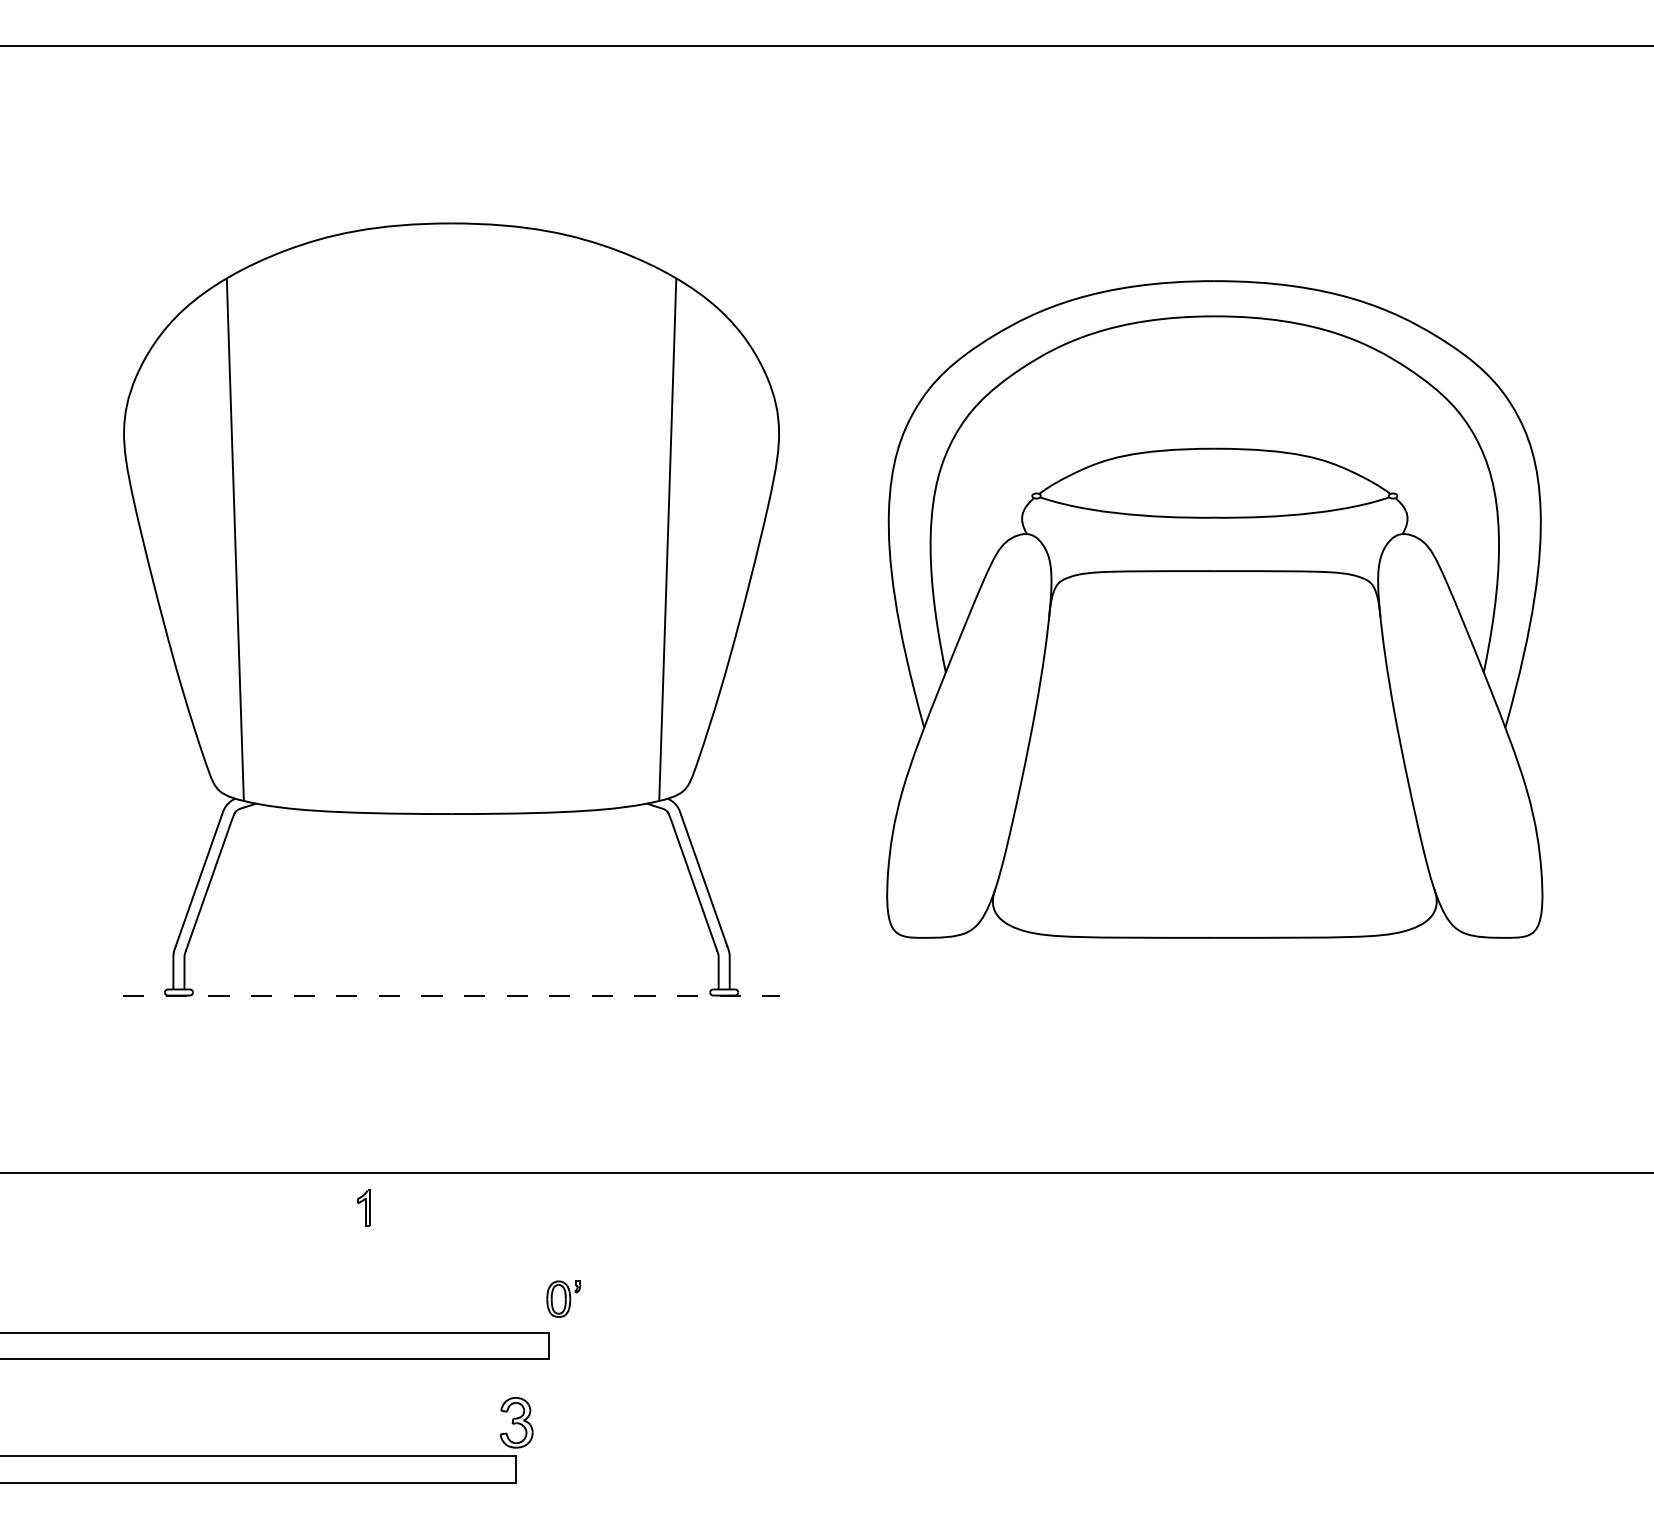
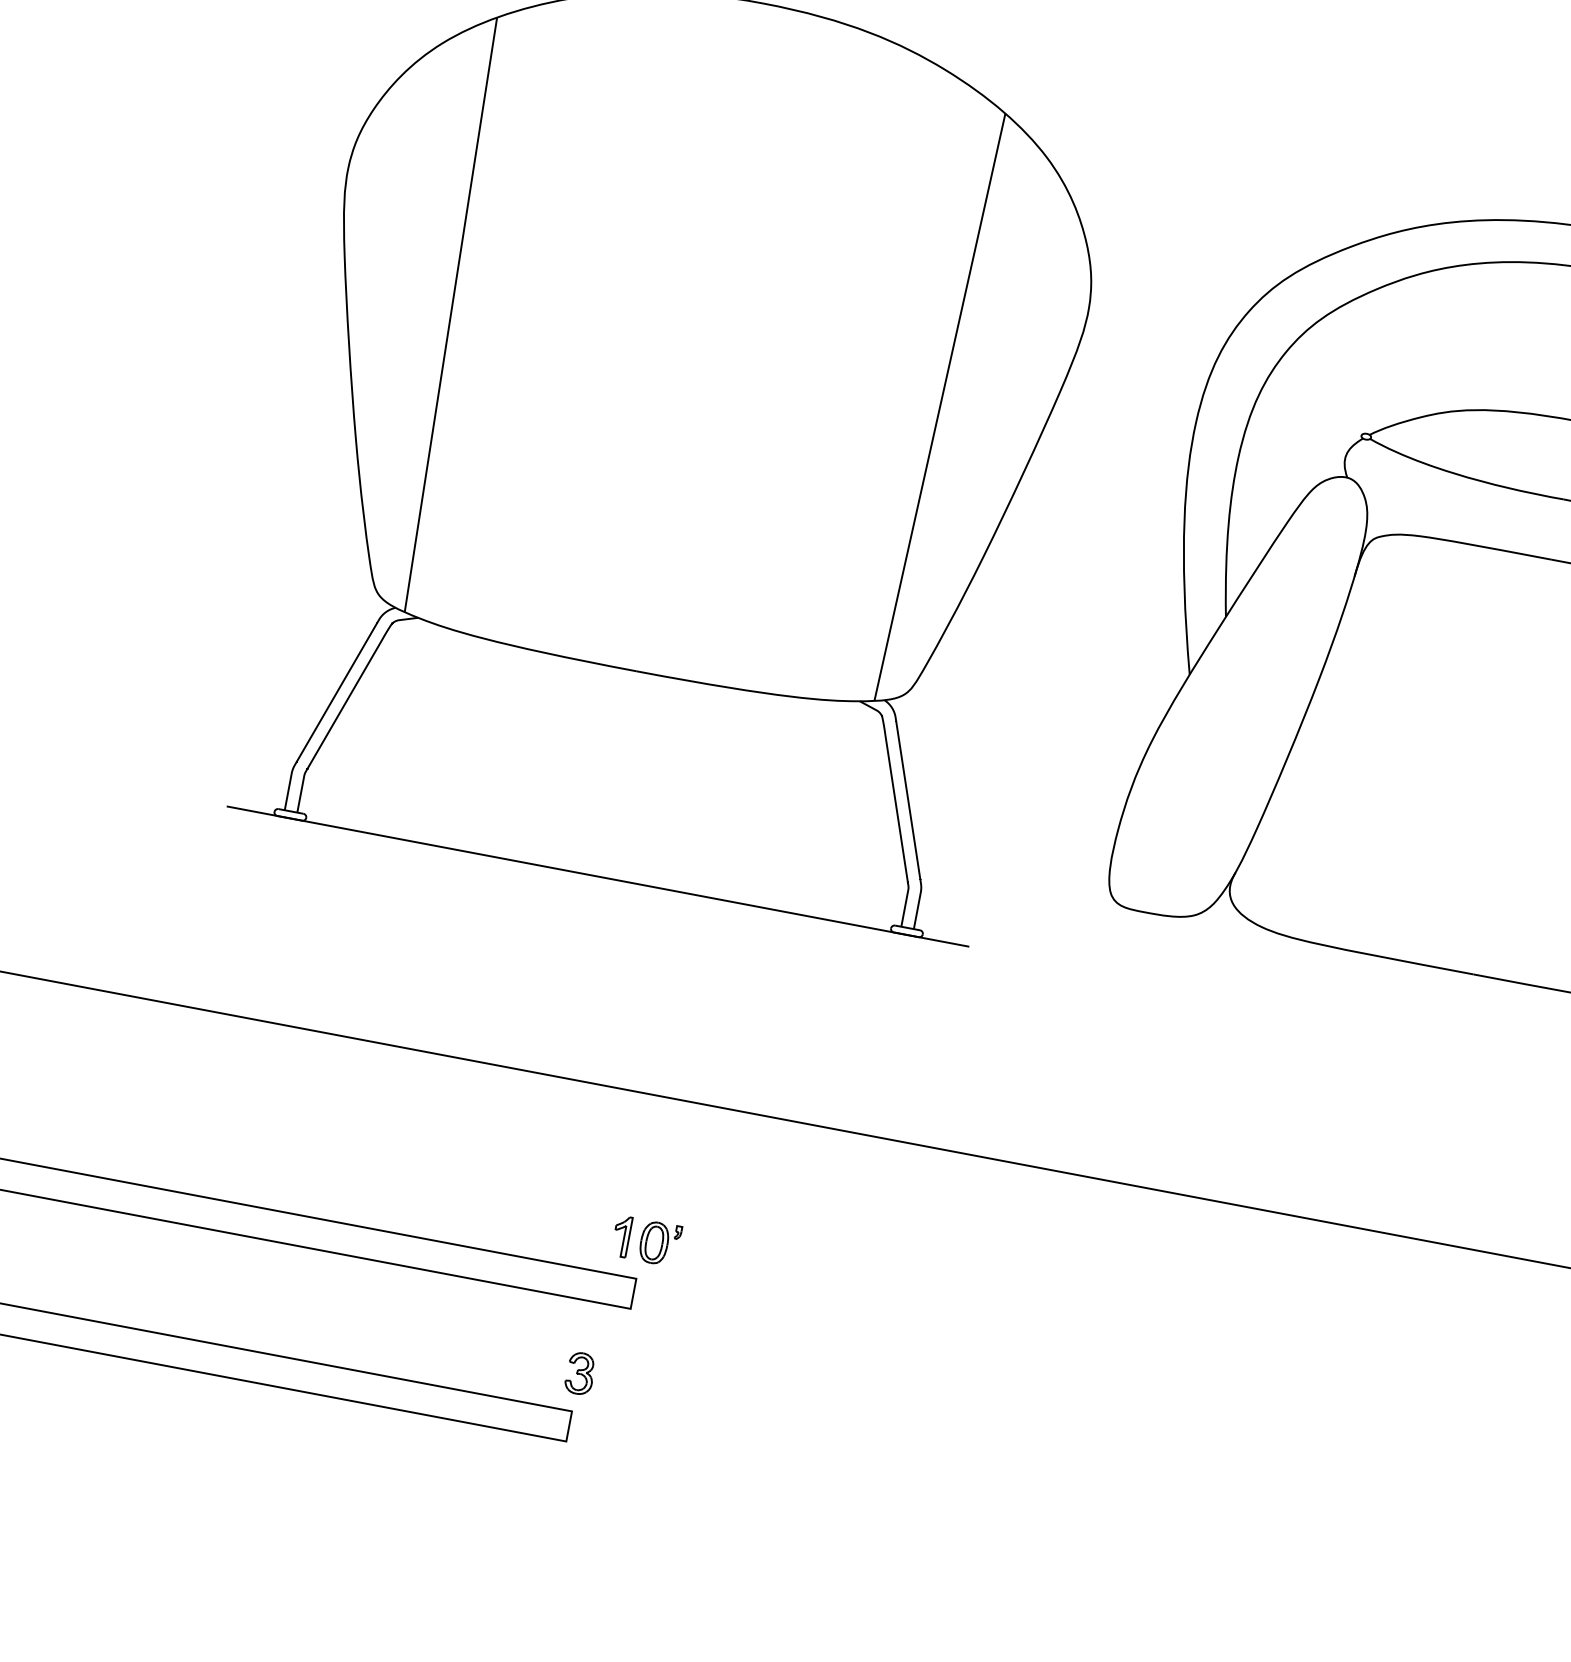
line: (452, 995) -> (599, 876), dashed -> solid
part: (363, 1207) -> (621, 1235), moved
part: (516, 1422) -> (580, 1373), size x0.71

